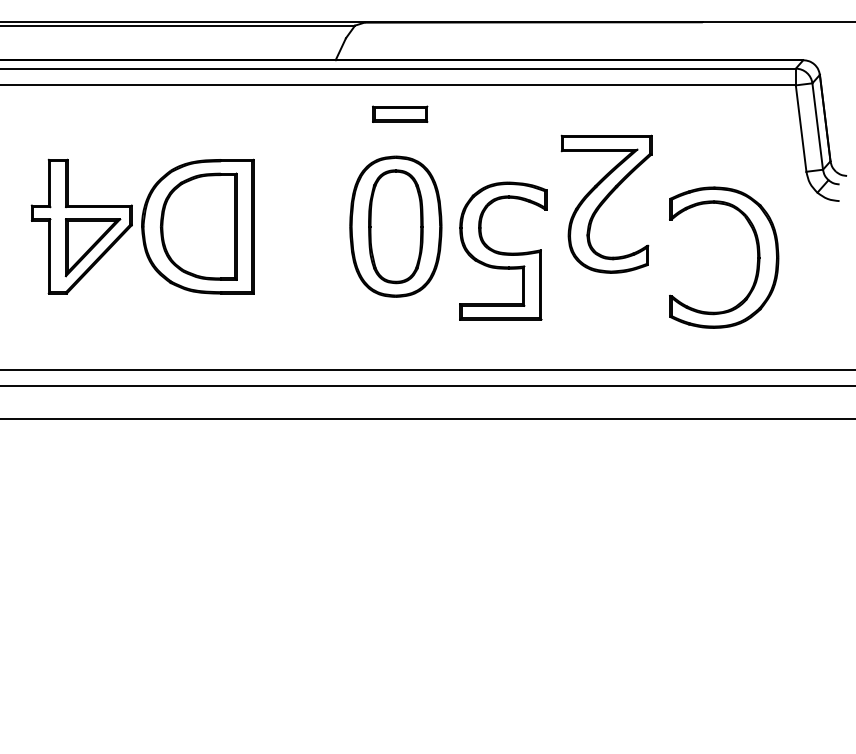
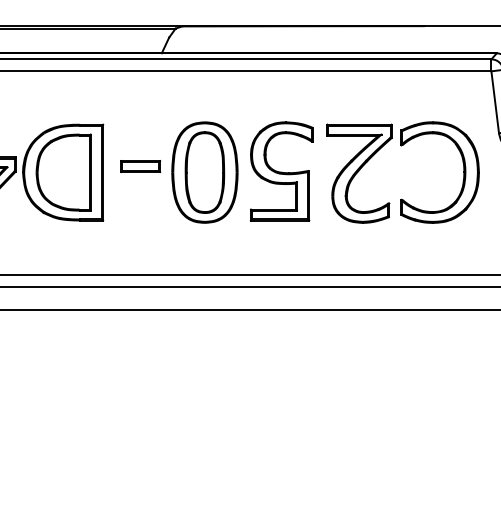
part: (400, 113) -> (140, 165), moved
part: (606, 203) -> (359, 173), moved
part: (503, 250) -> (282, 170), moved
part: (756, 263) -> (463, 176), moved

